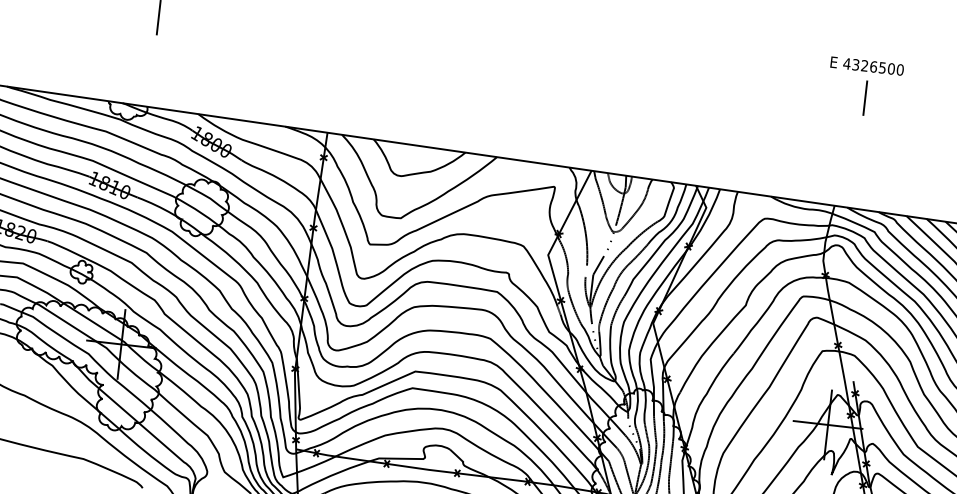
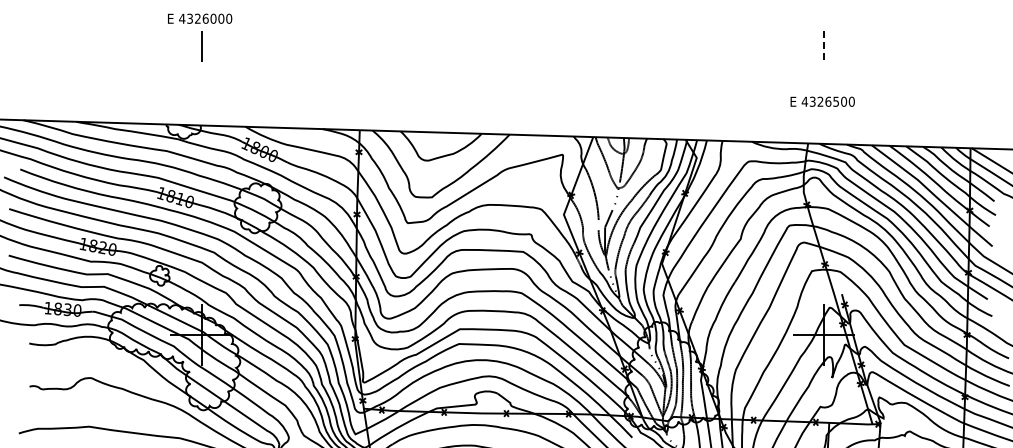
text: (867, 65) -> (822, 101), moved
line: (865, 97) -> (824, 46), solid -> dashed

